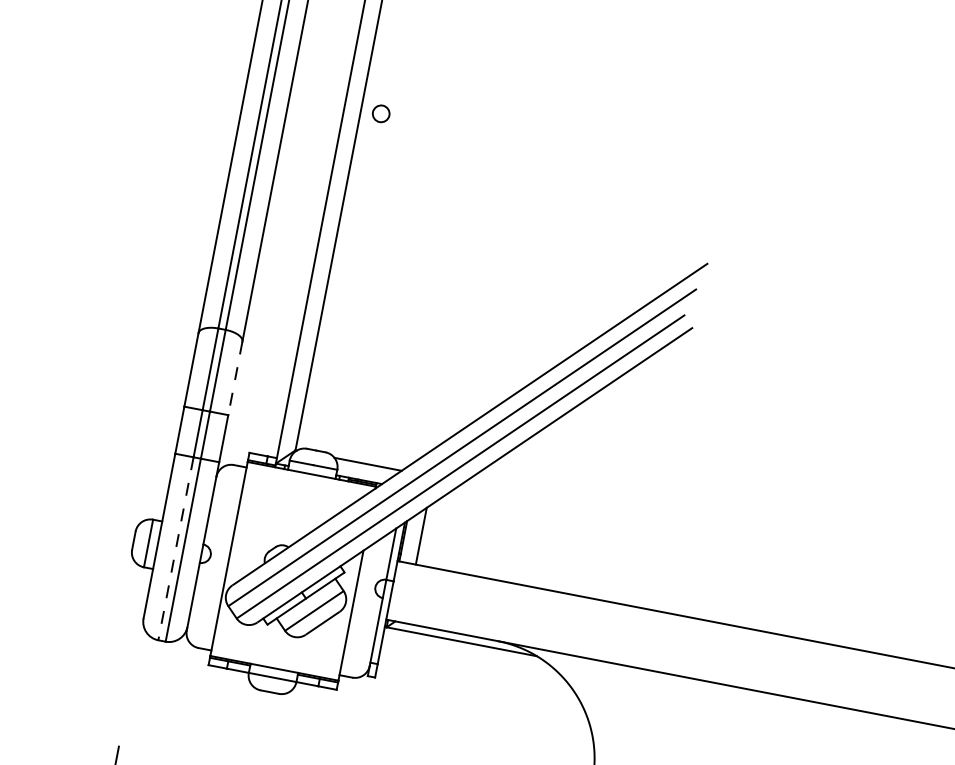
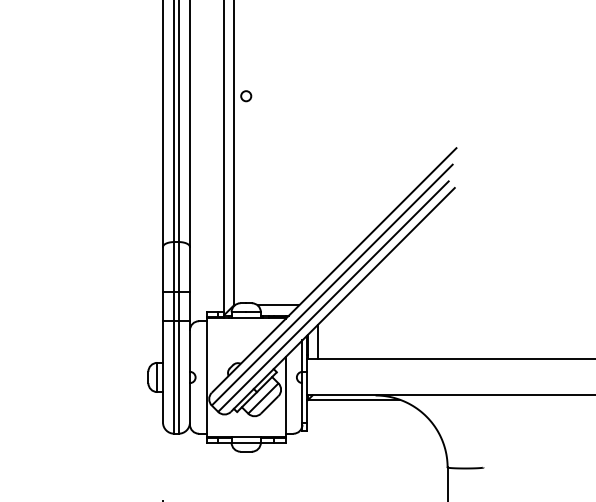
line: (234, 377) -> (189, 269), dashed -> solid
line: (176, 548) -> (174, 377), dashed -> solid

